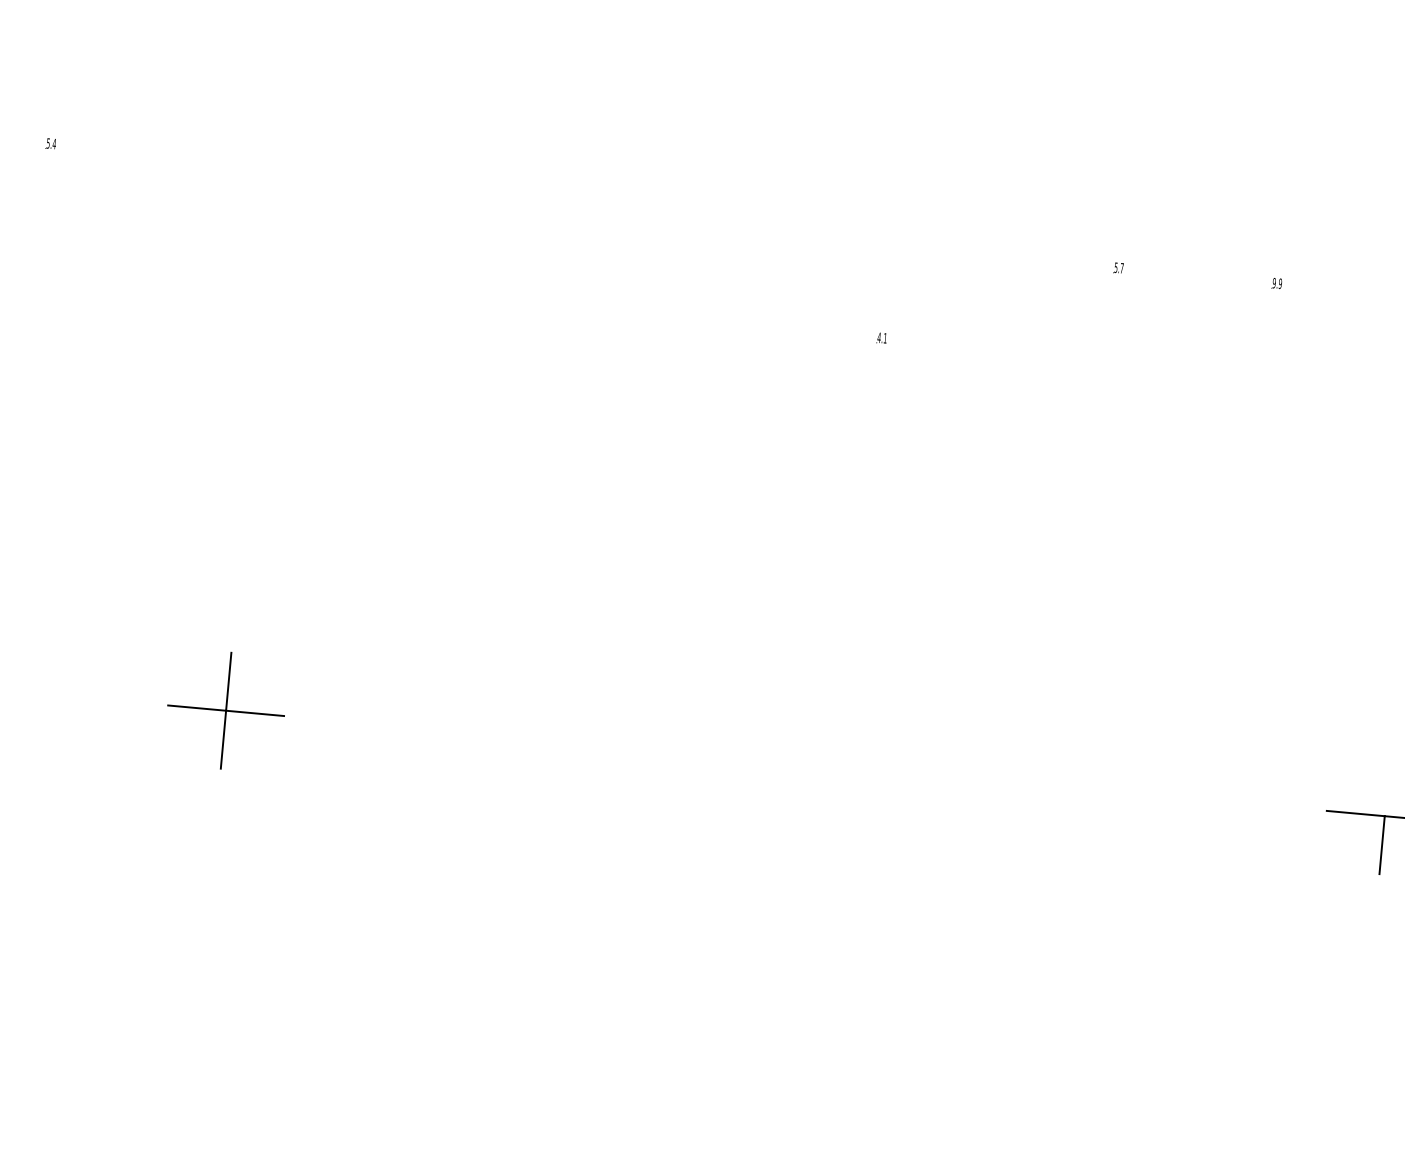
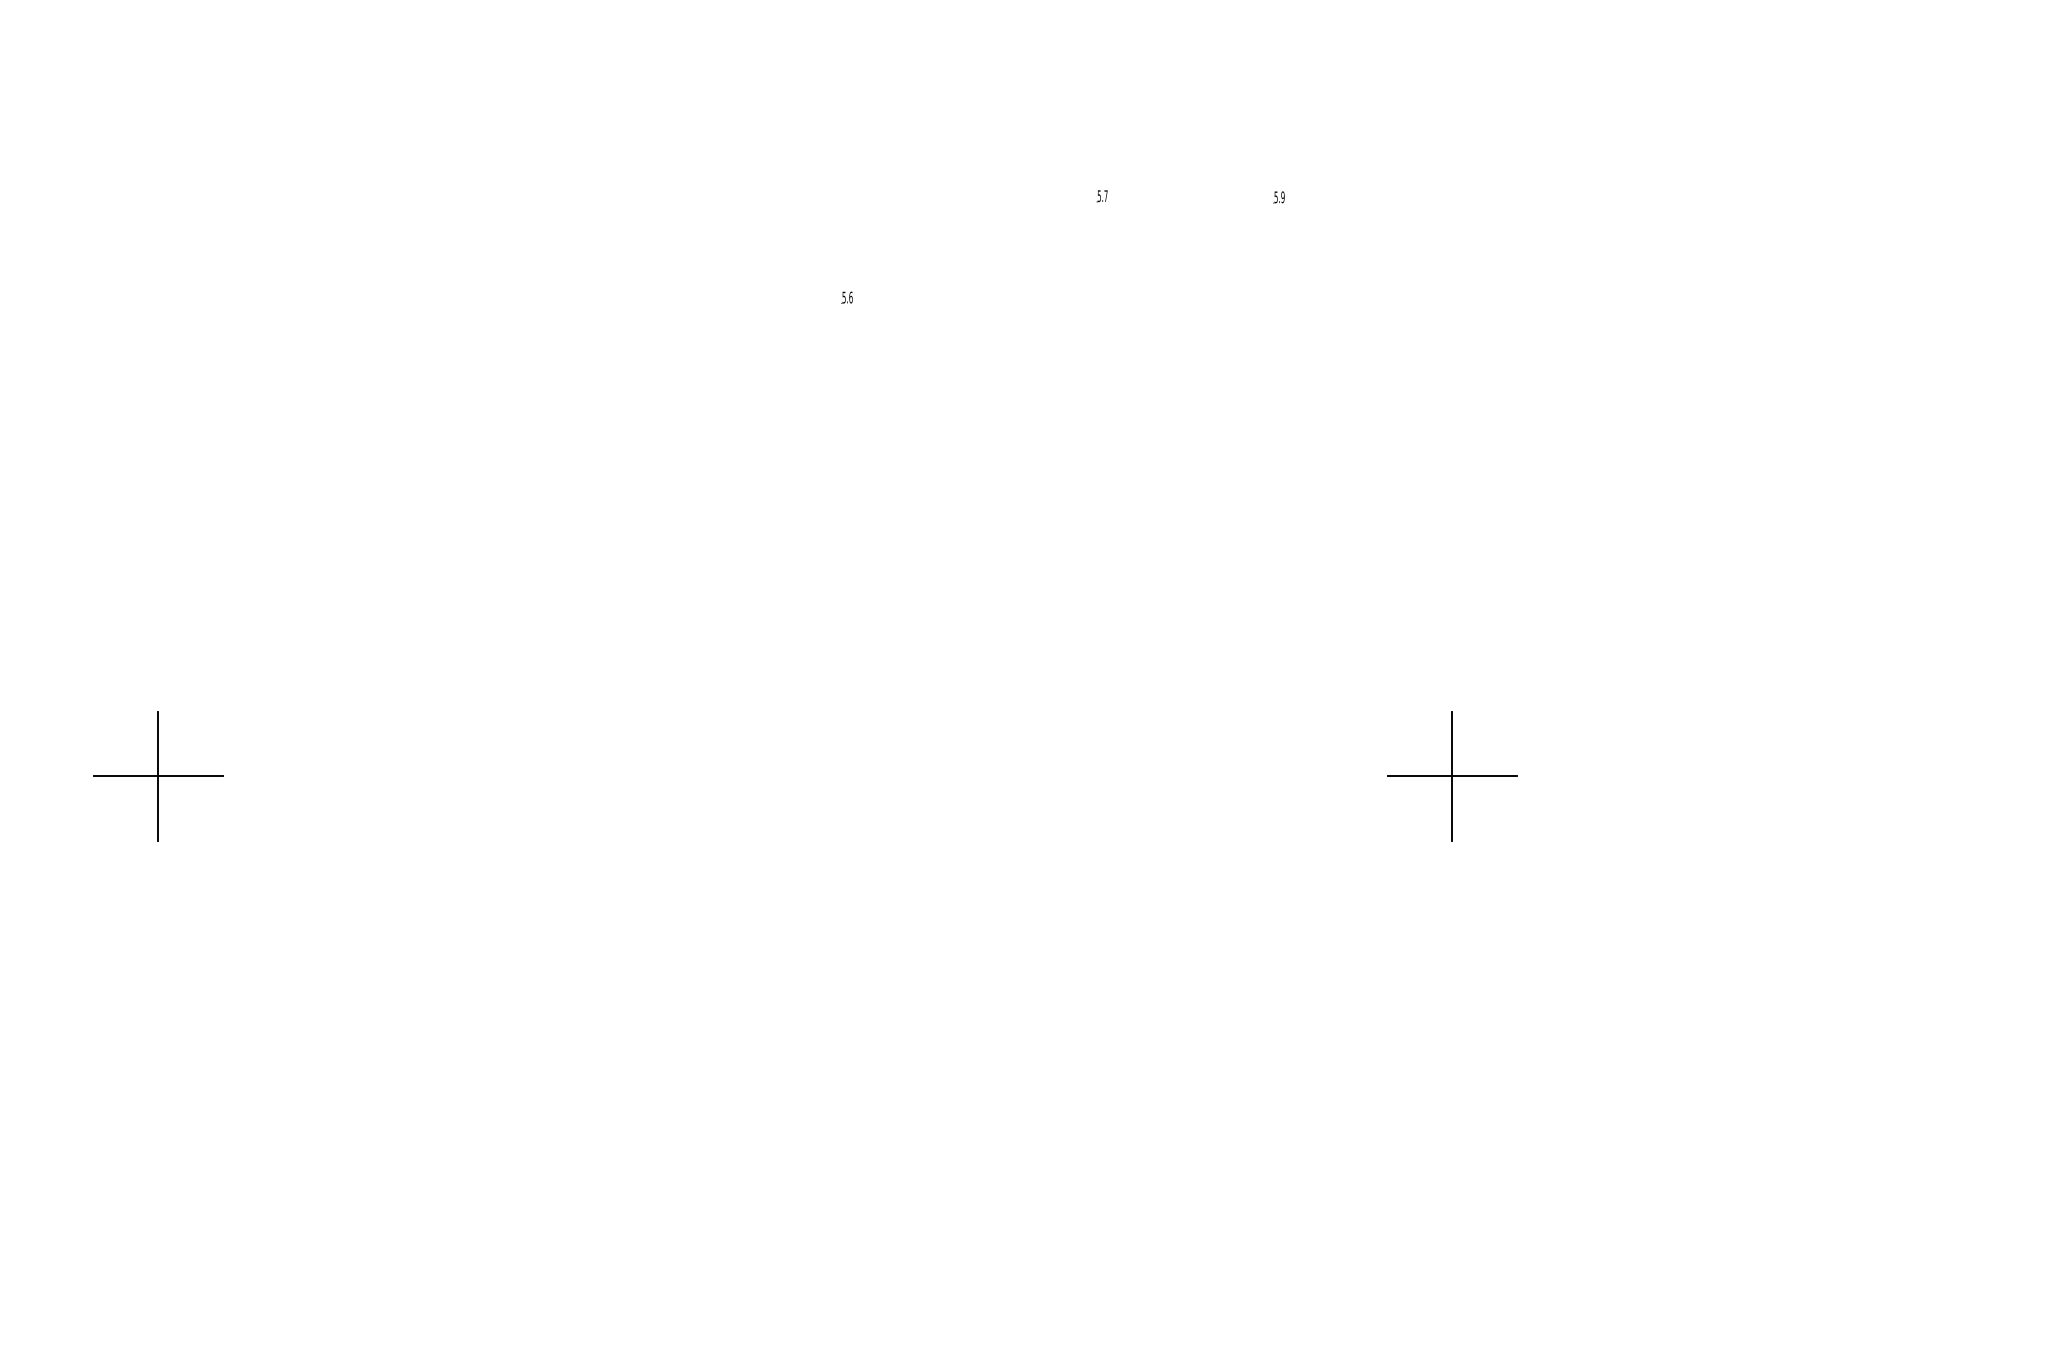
text: (1273, 282) -> (1275, 196), 9.9 -> 5.9
text: (882, 338) -> (847, 297), 4.1 -> 5.6
line: (1387, 786) -> (1452, 743), added

